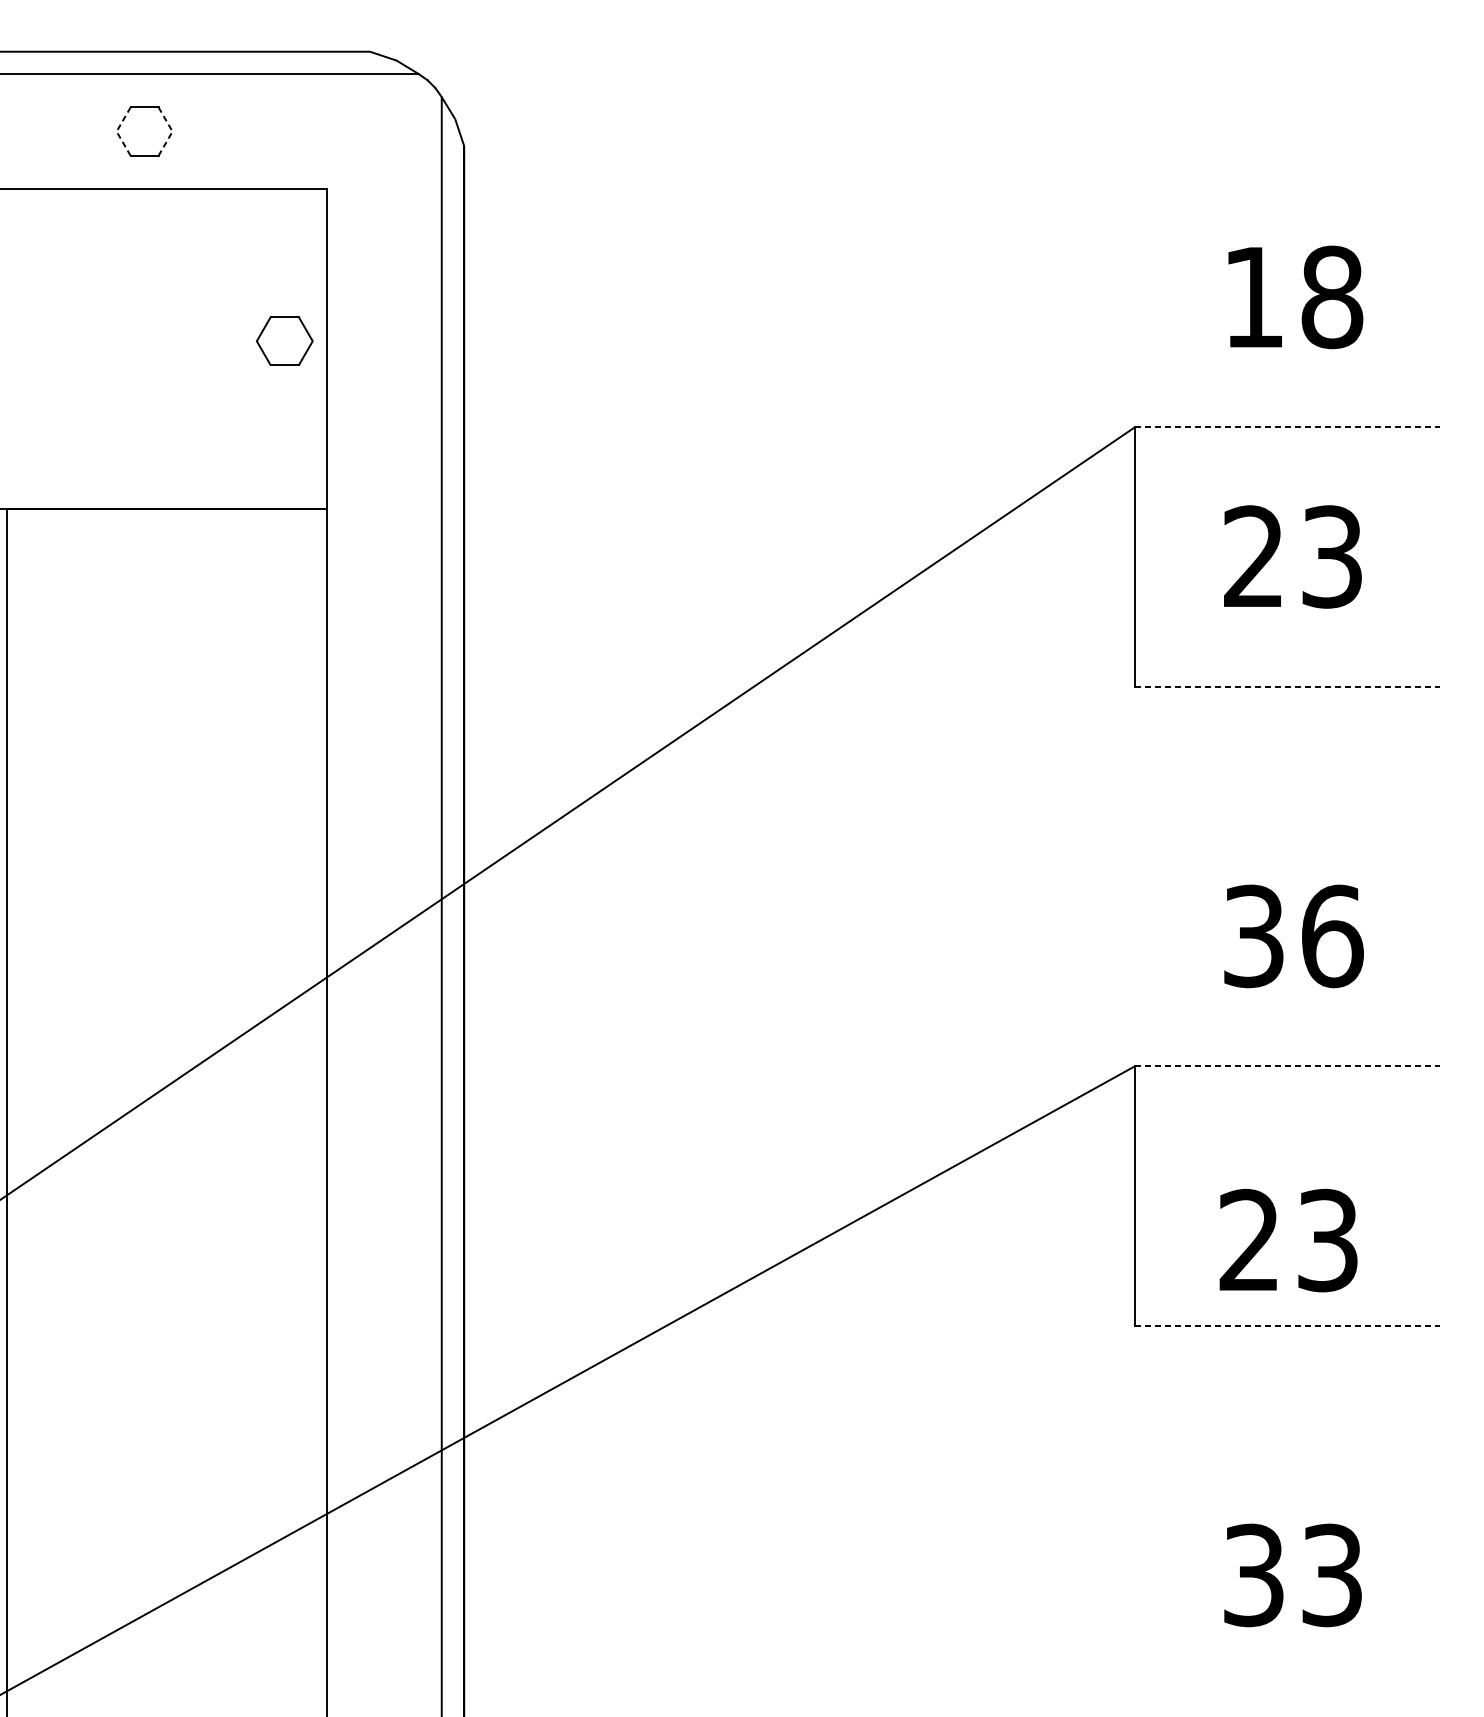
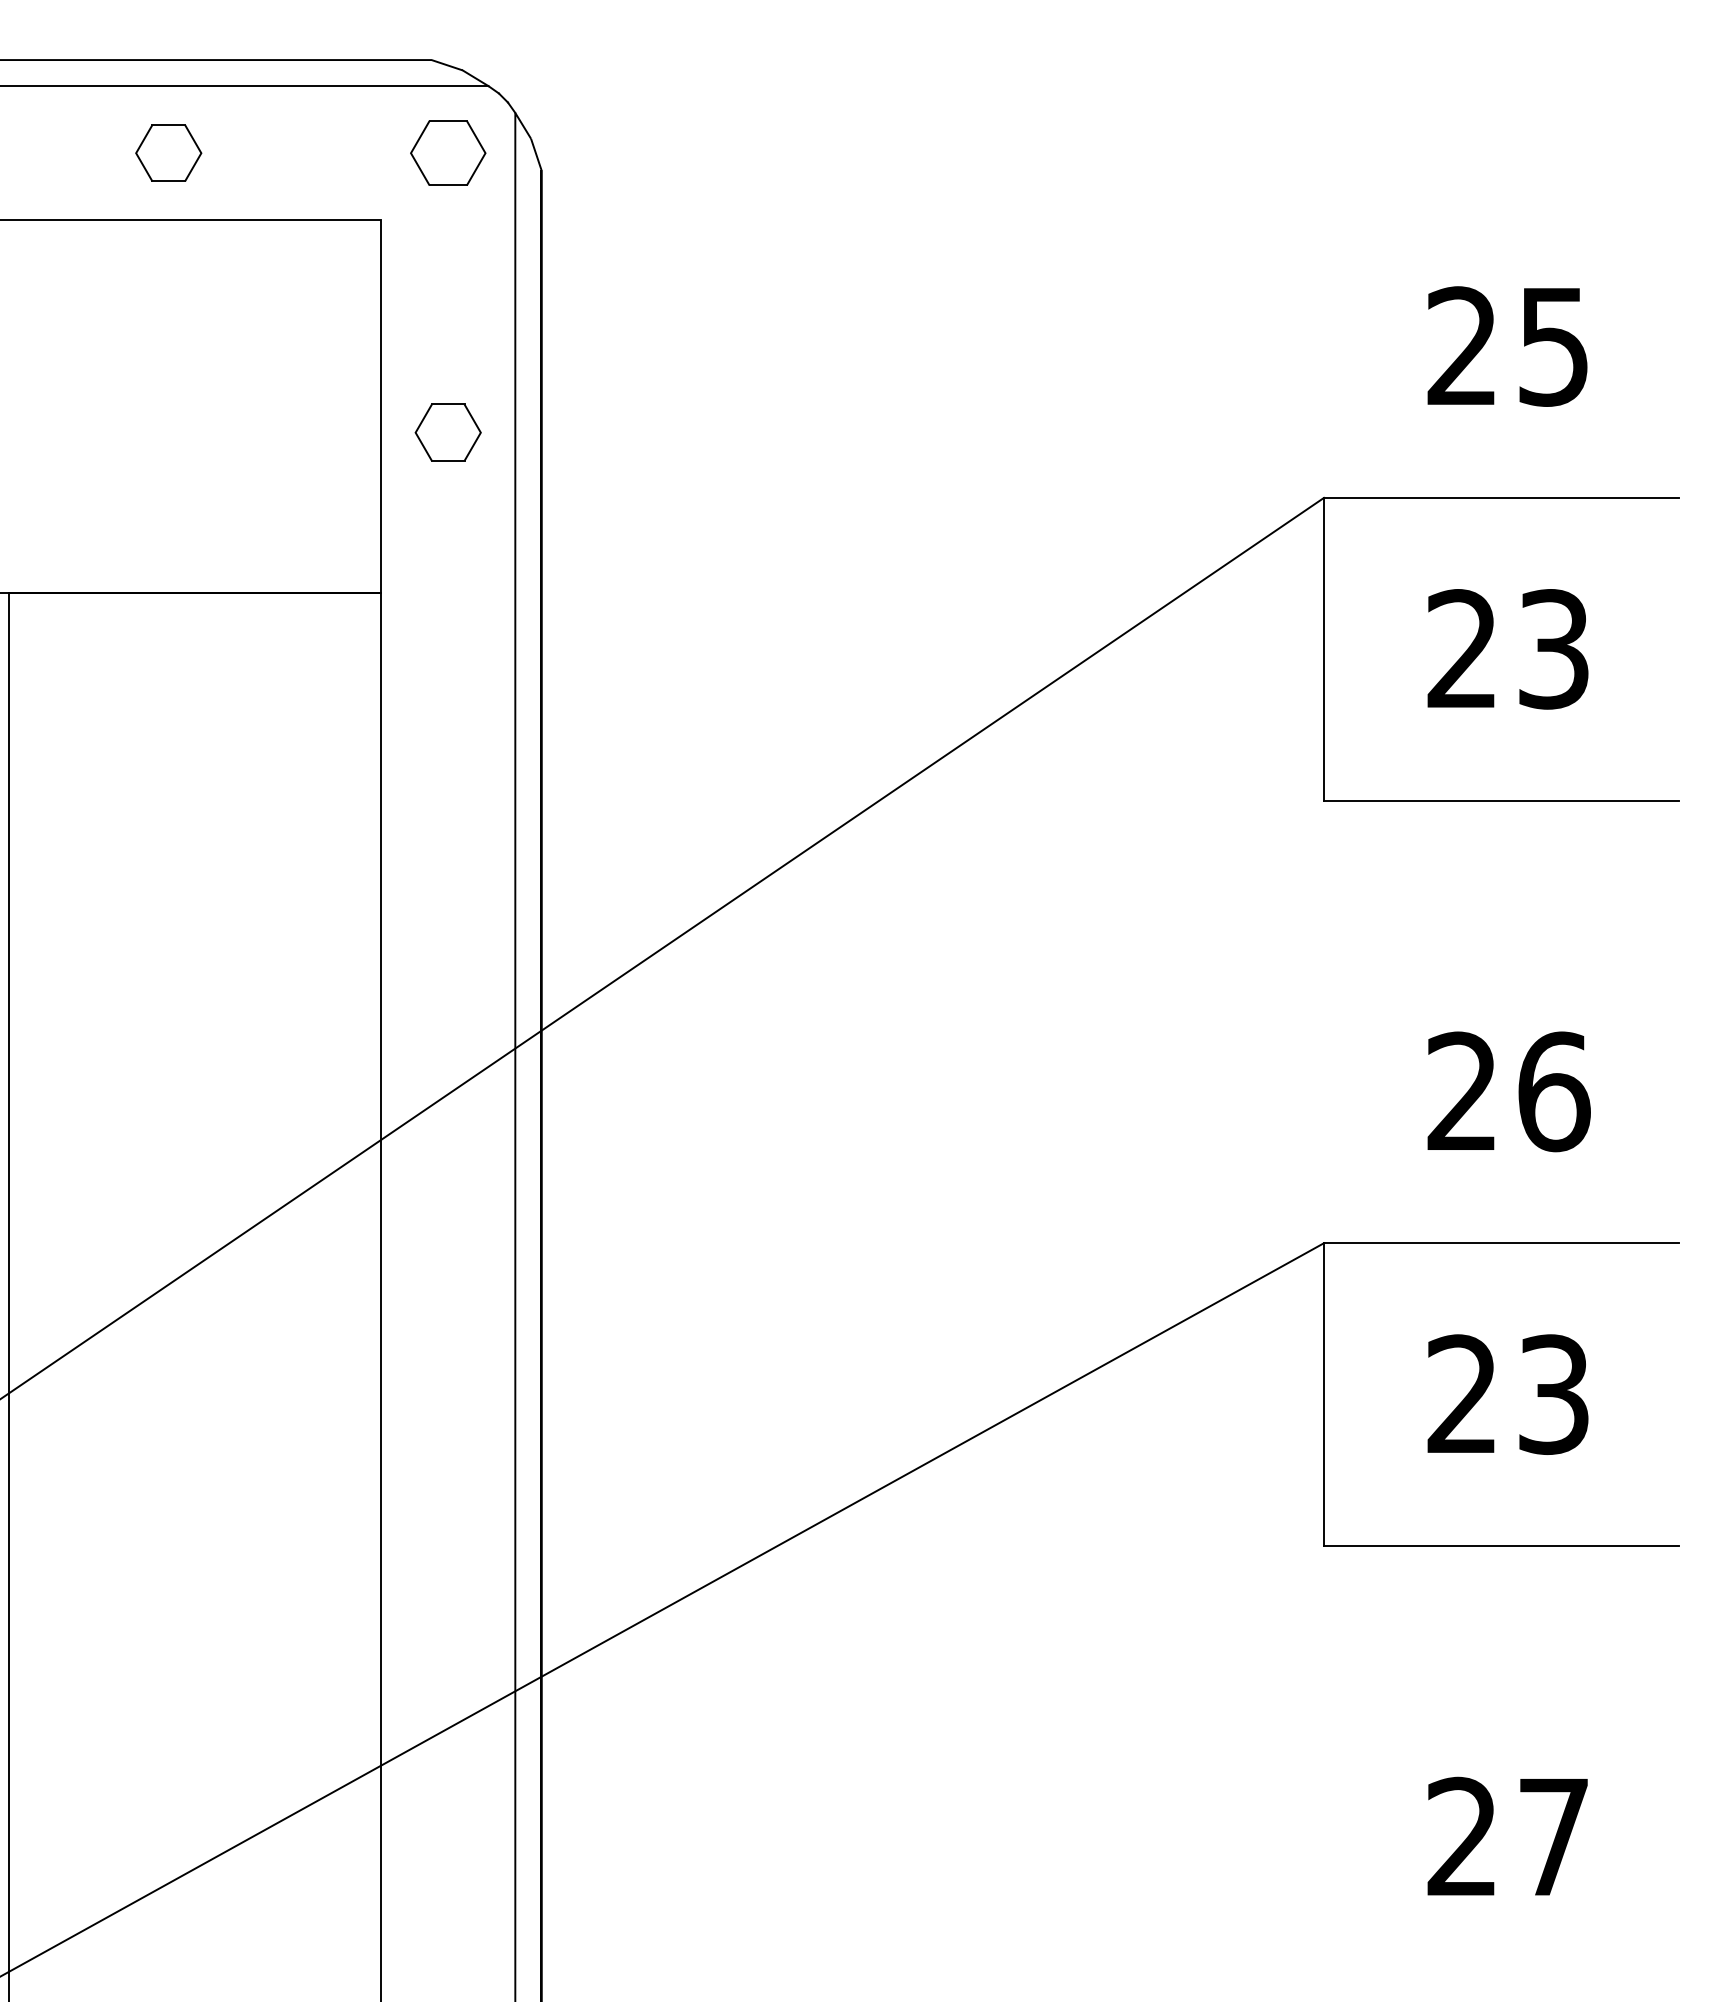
part: (384, 130) -> (448, 152), added
line: (116, 131) -> (136, 153), dashed -> solid
line: (172, 131) -> (201, 153), dashed -> solid
text: (1293, 297) -> (1508, 346), 18 -> 25
part: (284, 341) -> (447, 432), moved
line: (1287, 426) -> (1501, 497), dashed -> solid
line: (1287, 686) -> (1501, 800), dashed -> solid
text: (1253, 936) -> (1461, 1091), 36 -> 26
line: (1287, 1066) -> (1501, 1243), dashed -> solid
text: (1288, 1240) -> (1507, 1394), moved
line: (1287, 1325) -> (1501, 1545), dashed -> solid
text: (1292, 1574) -> (1507, 1836), 33 -> 27

